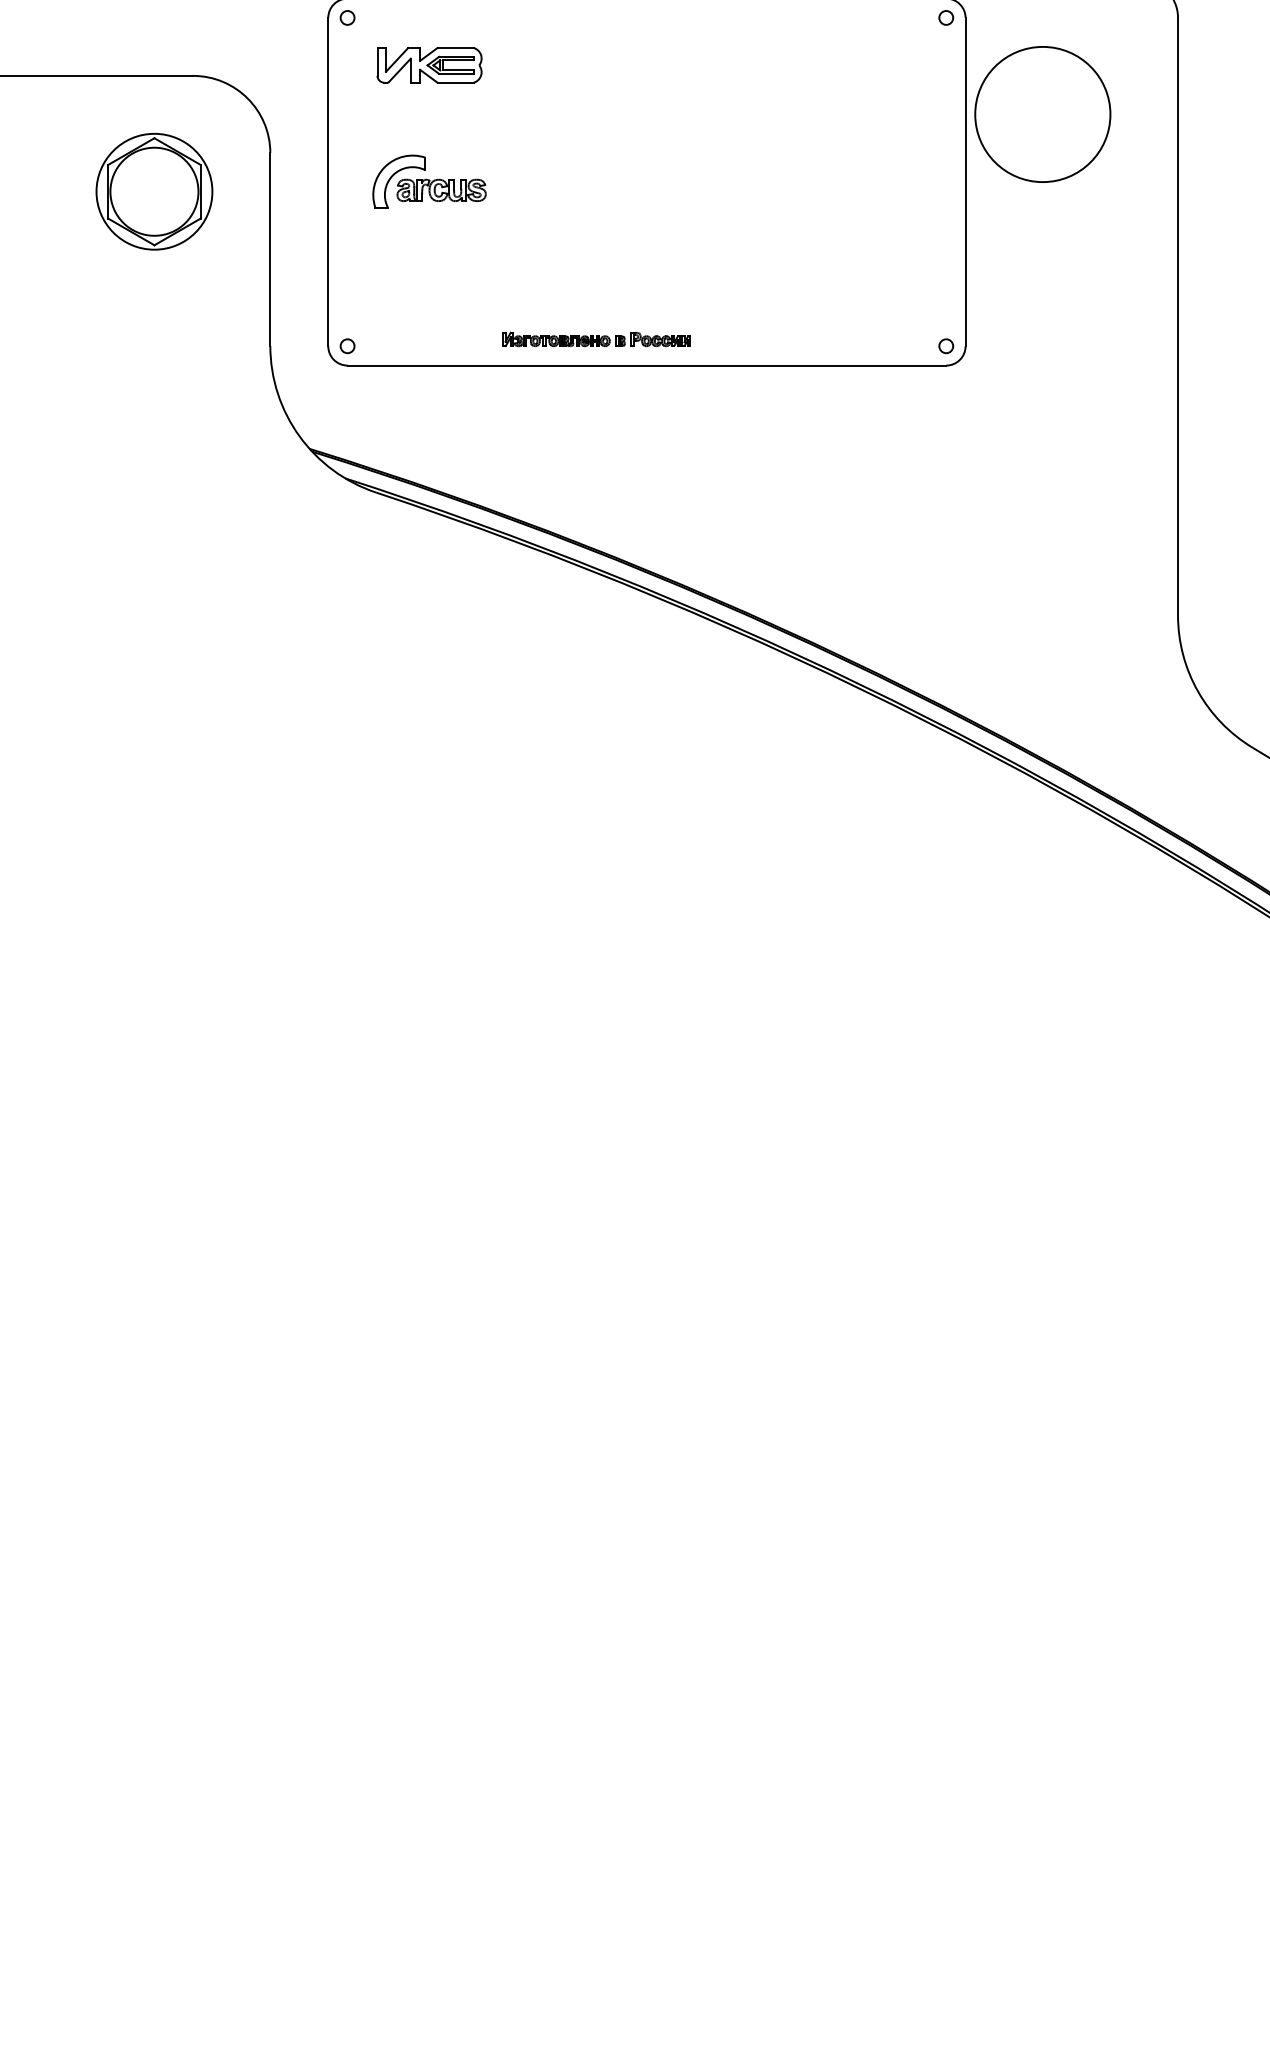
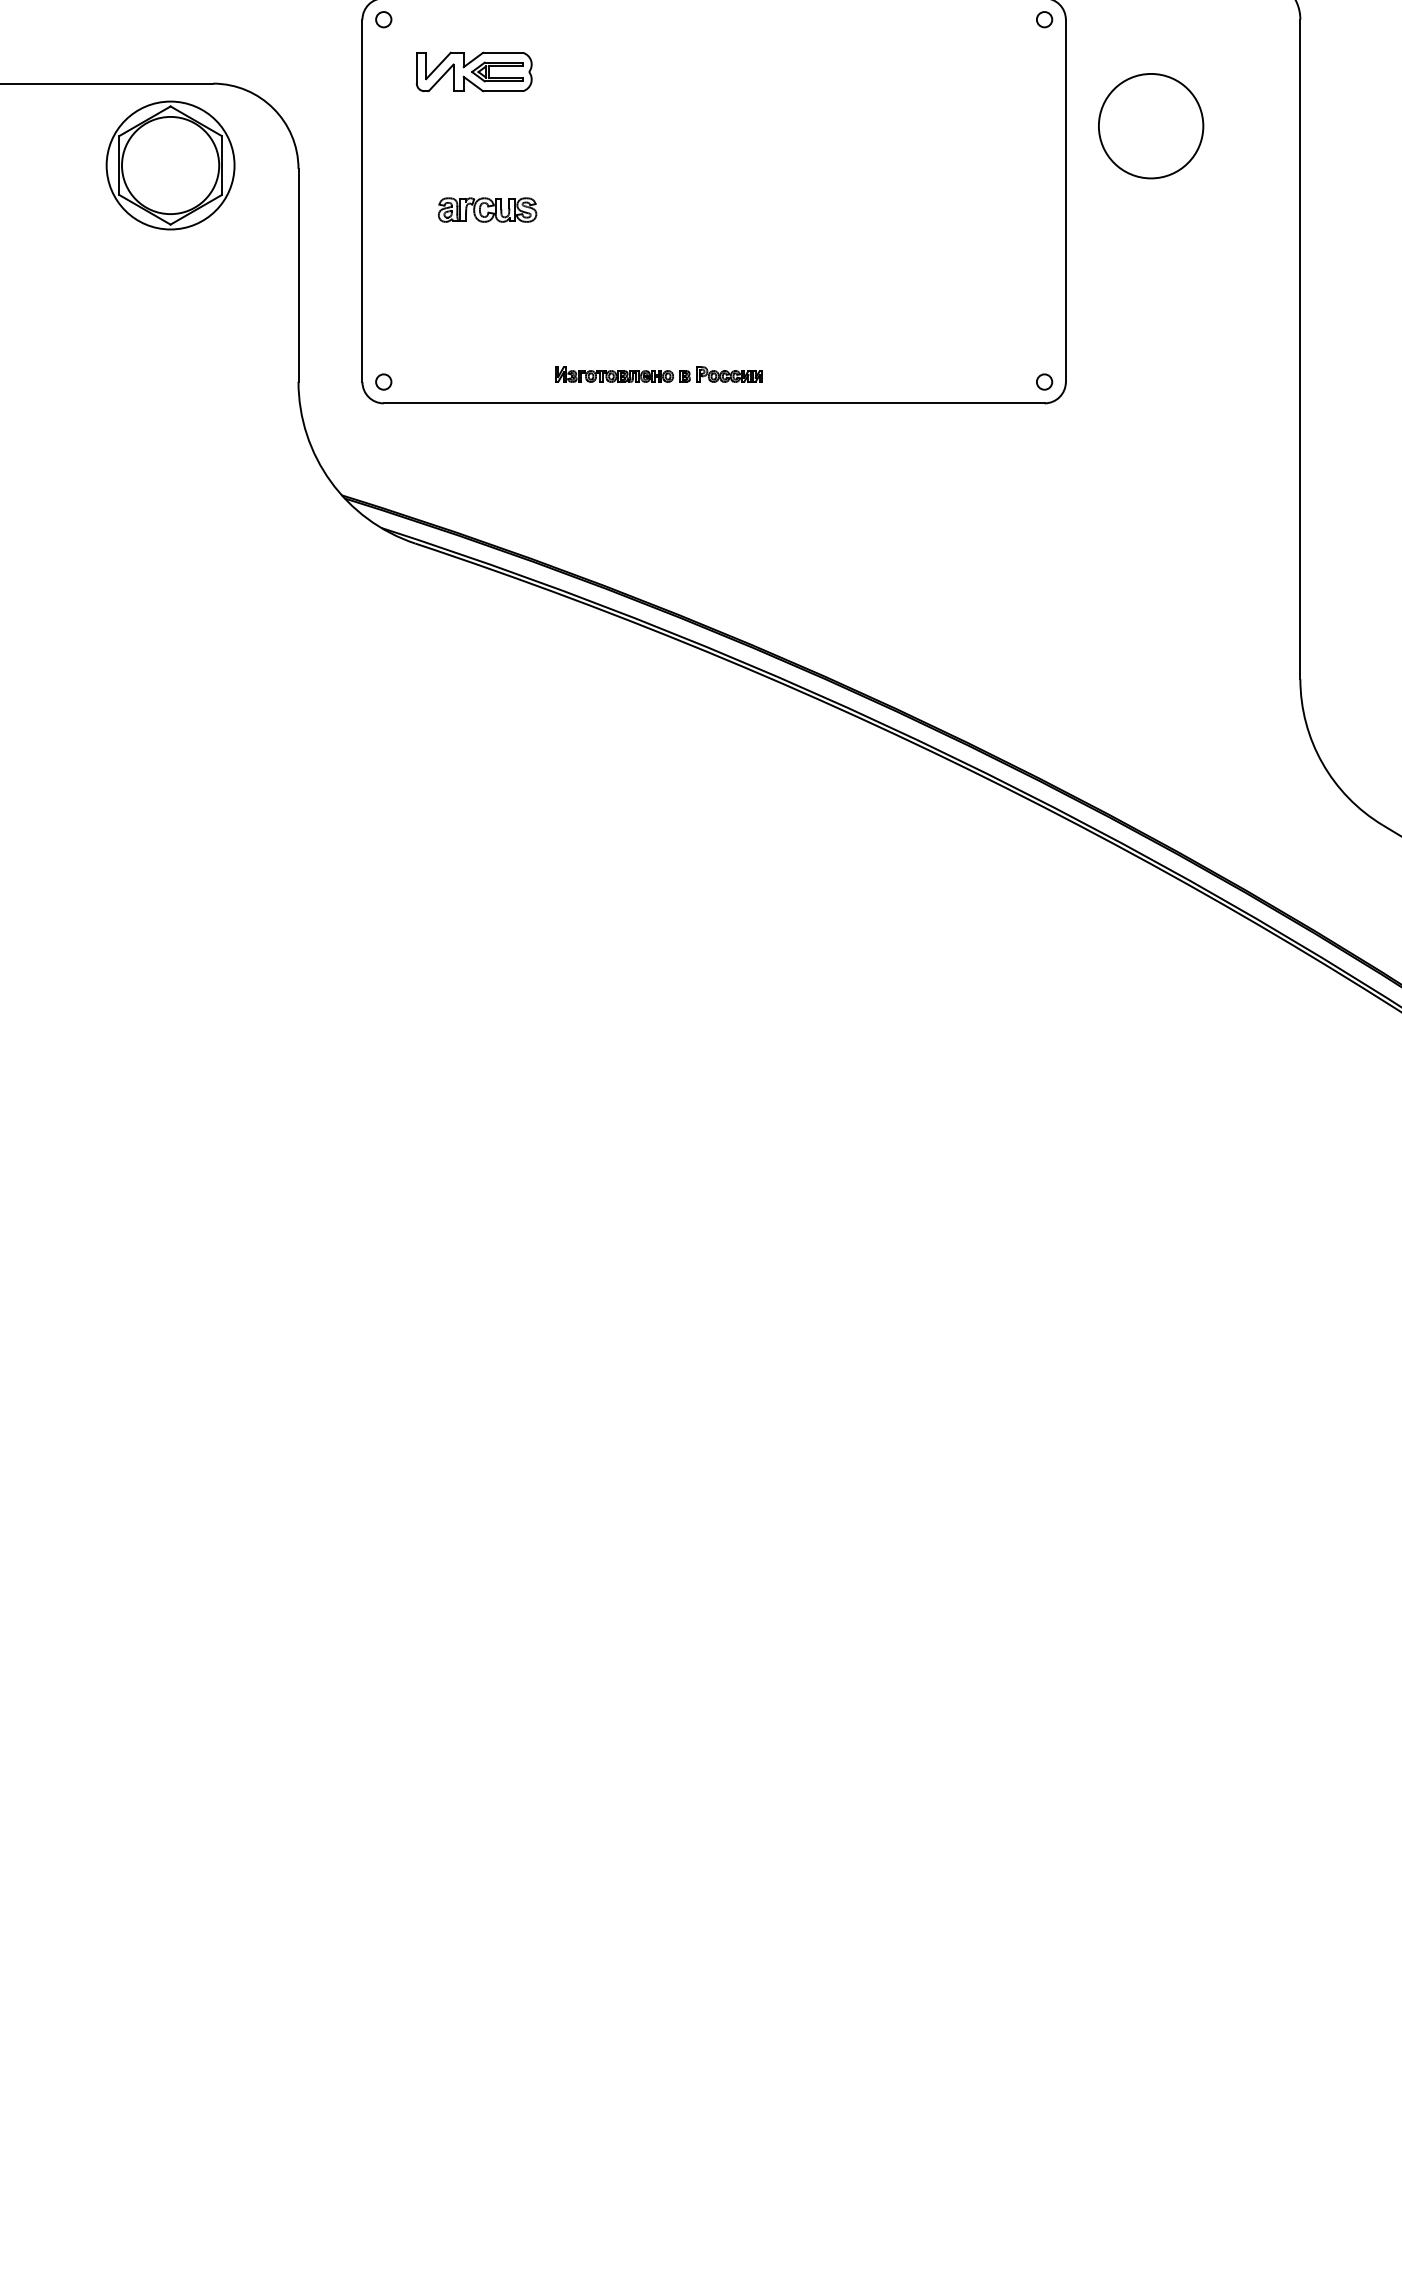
circle: (1042, 113) -> (1150, 125), size x0.7
part: (394, 175) -> (435, 193), removed
part: (154, 191) -> (170, 165), moved

